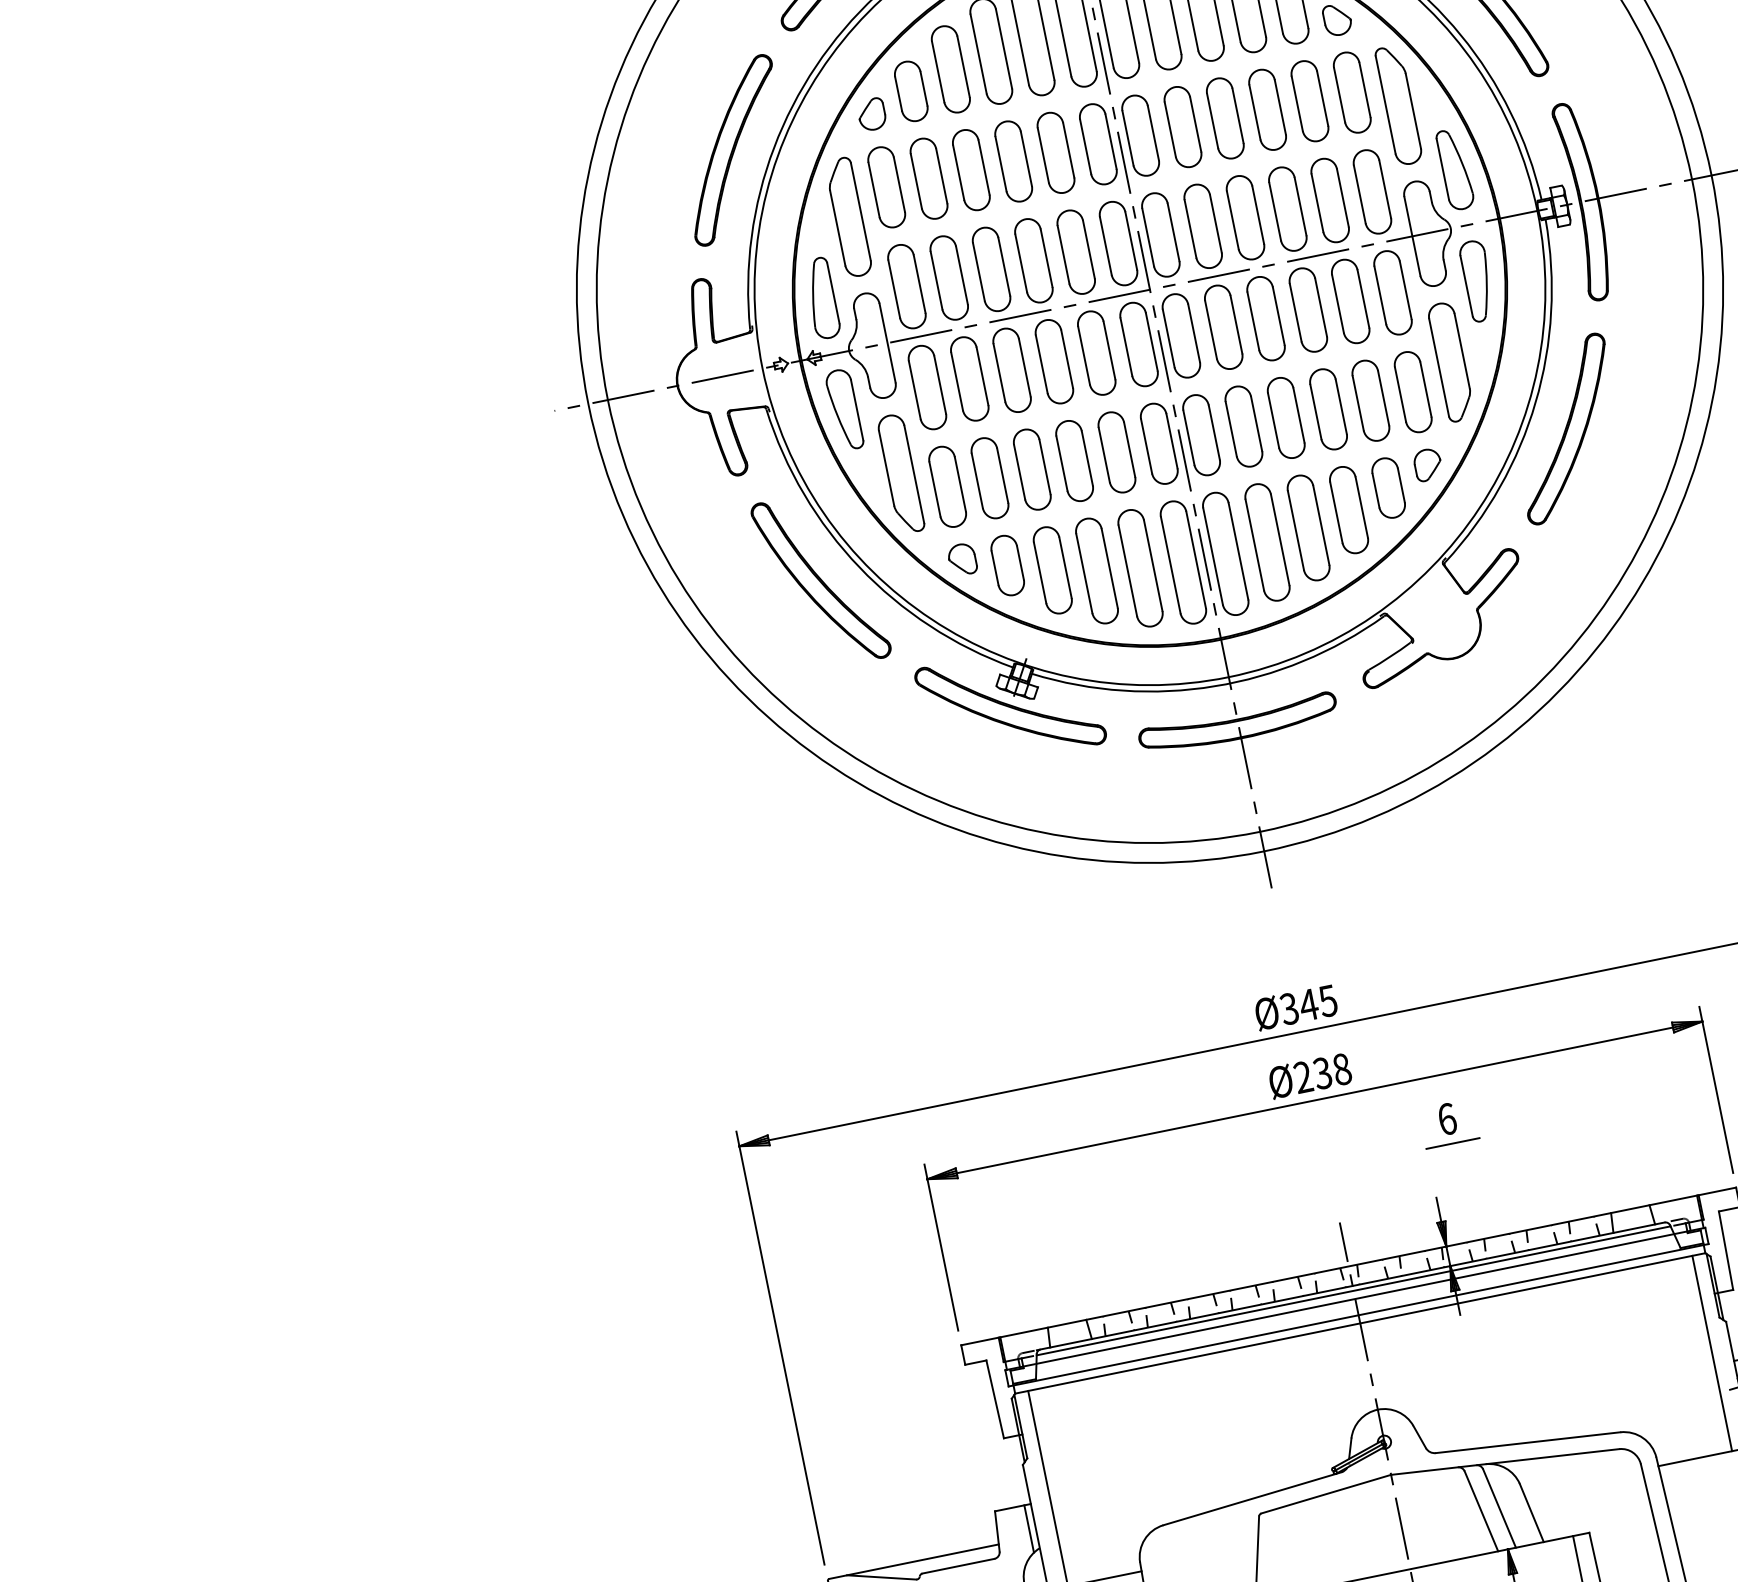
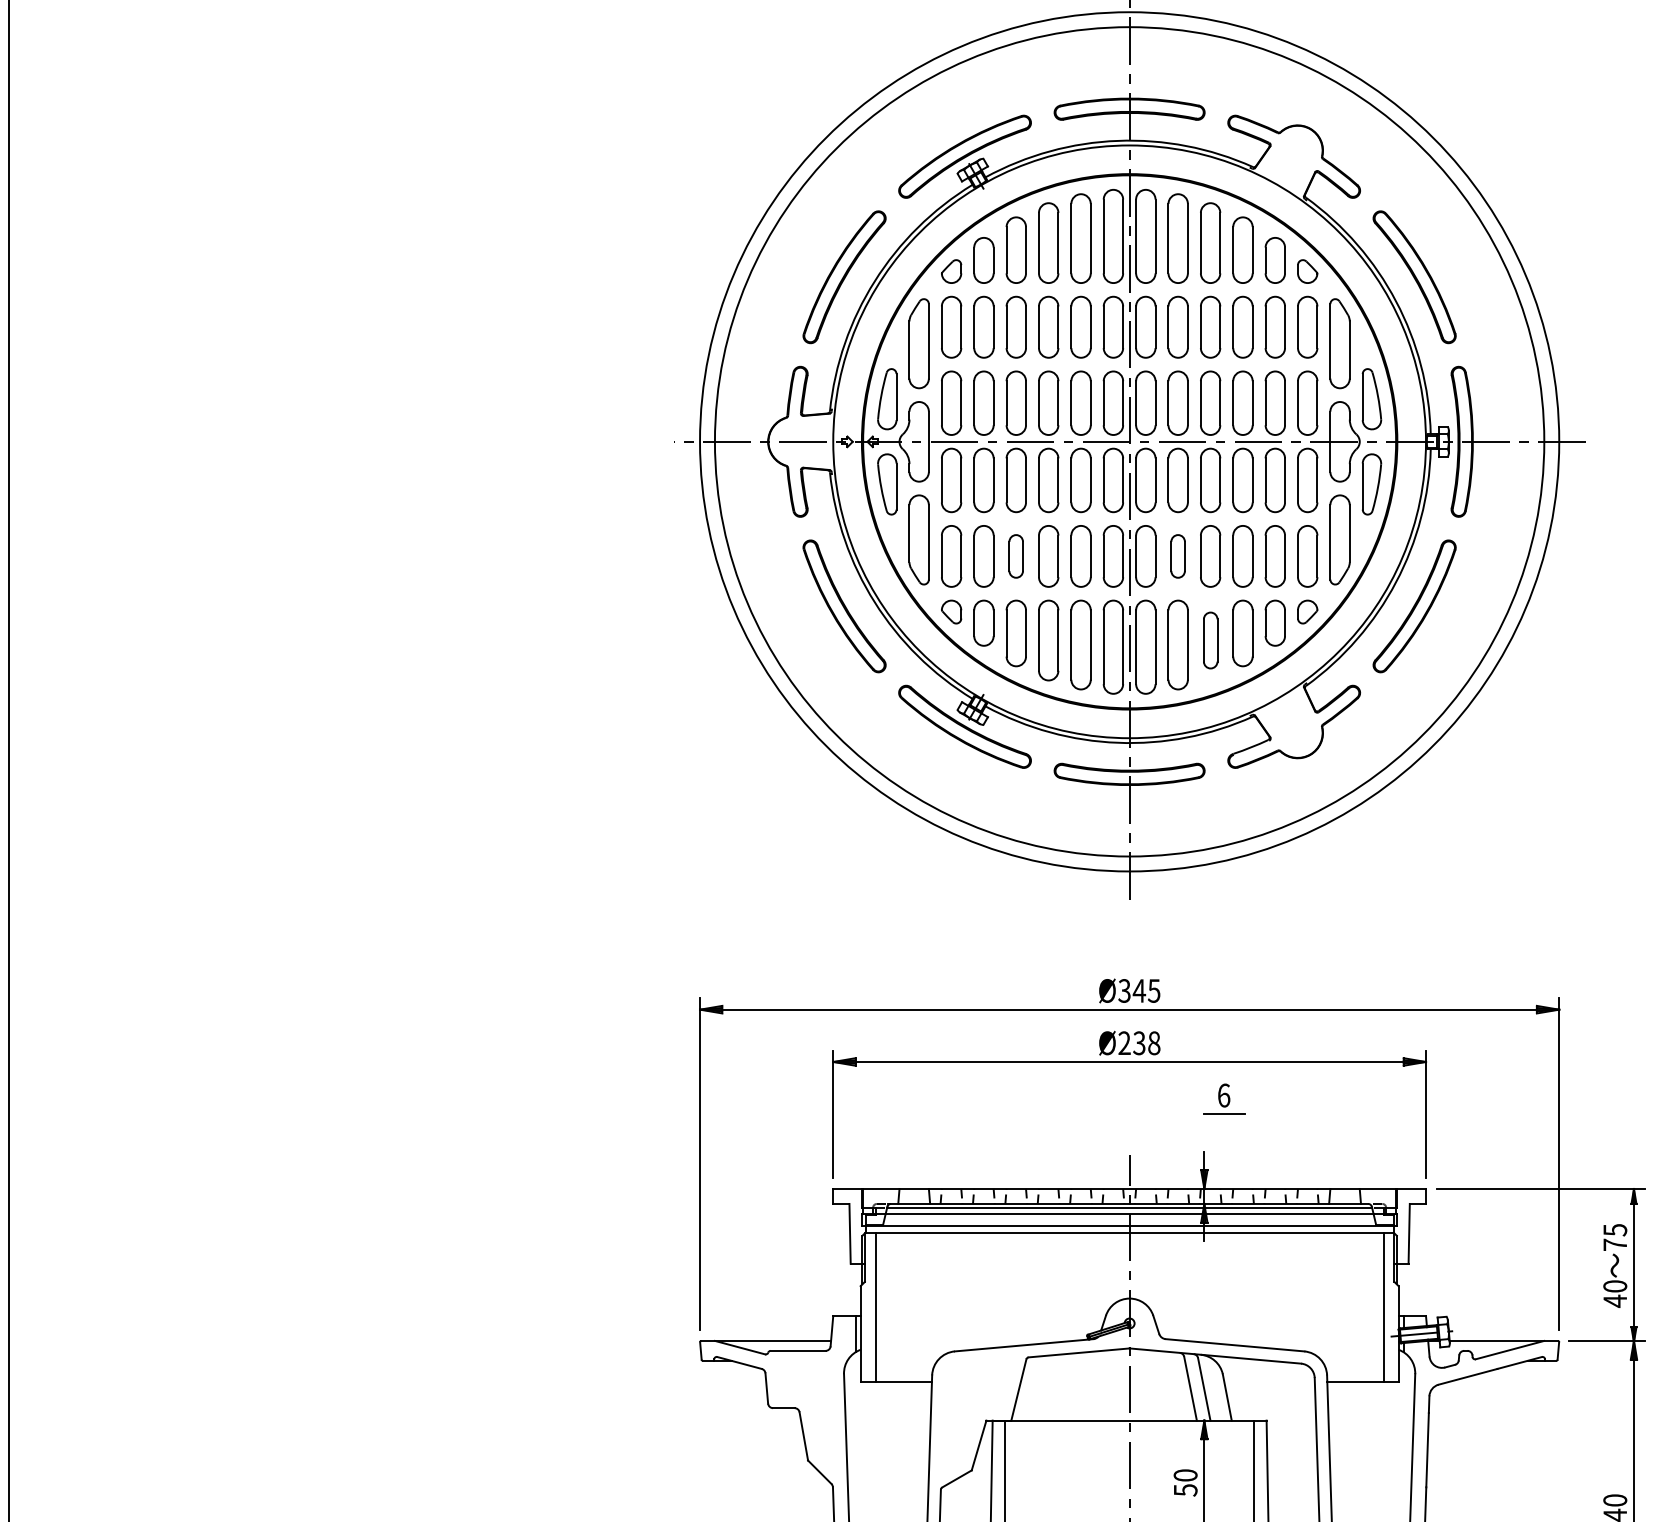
part: (1243, 426) -> (1177, 556), size x0.7
part: (1031, 469) -> (1015, 556), size x0.7
part: (1308, 527) -> (1210, 640), size x0.7

